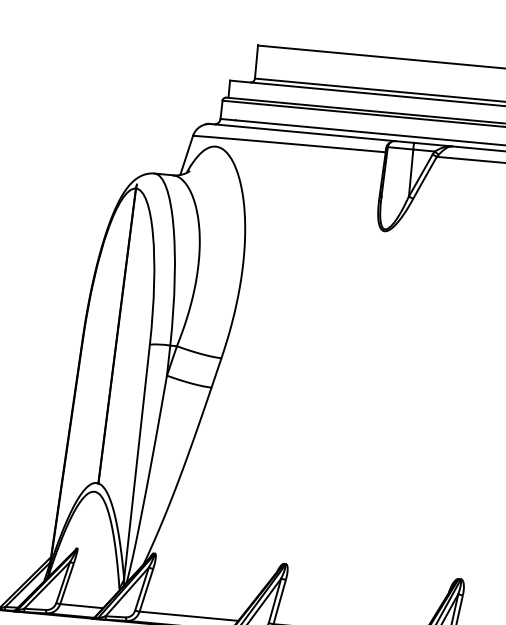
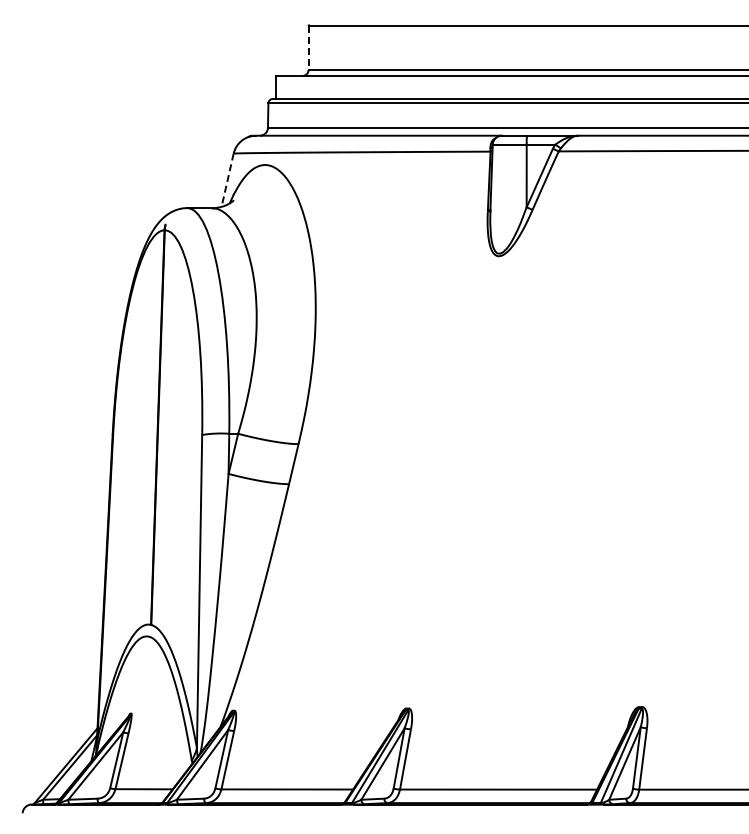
line: (256, 62) -> (308, 48), solid -> dashed
line: (186, 155) -> (227, 180), solid -> dashed

